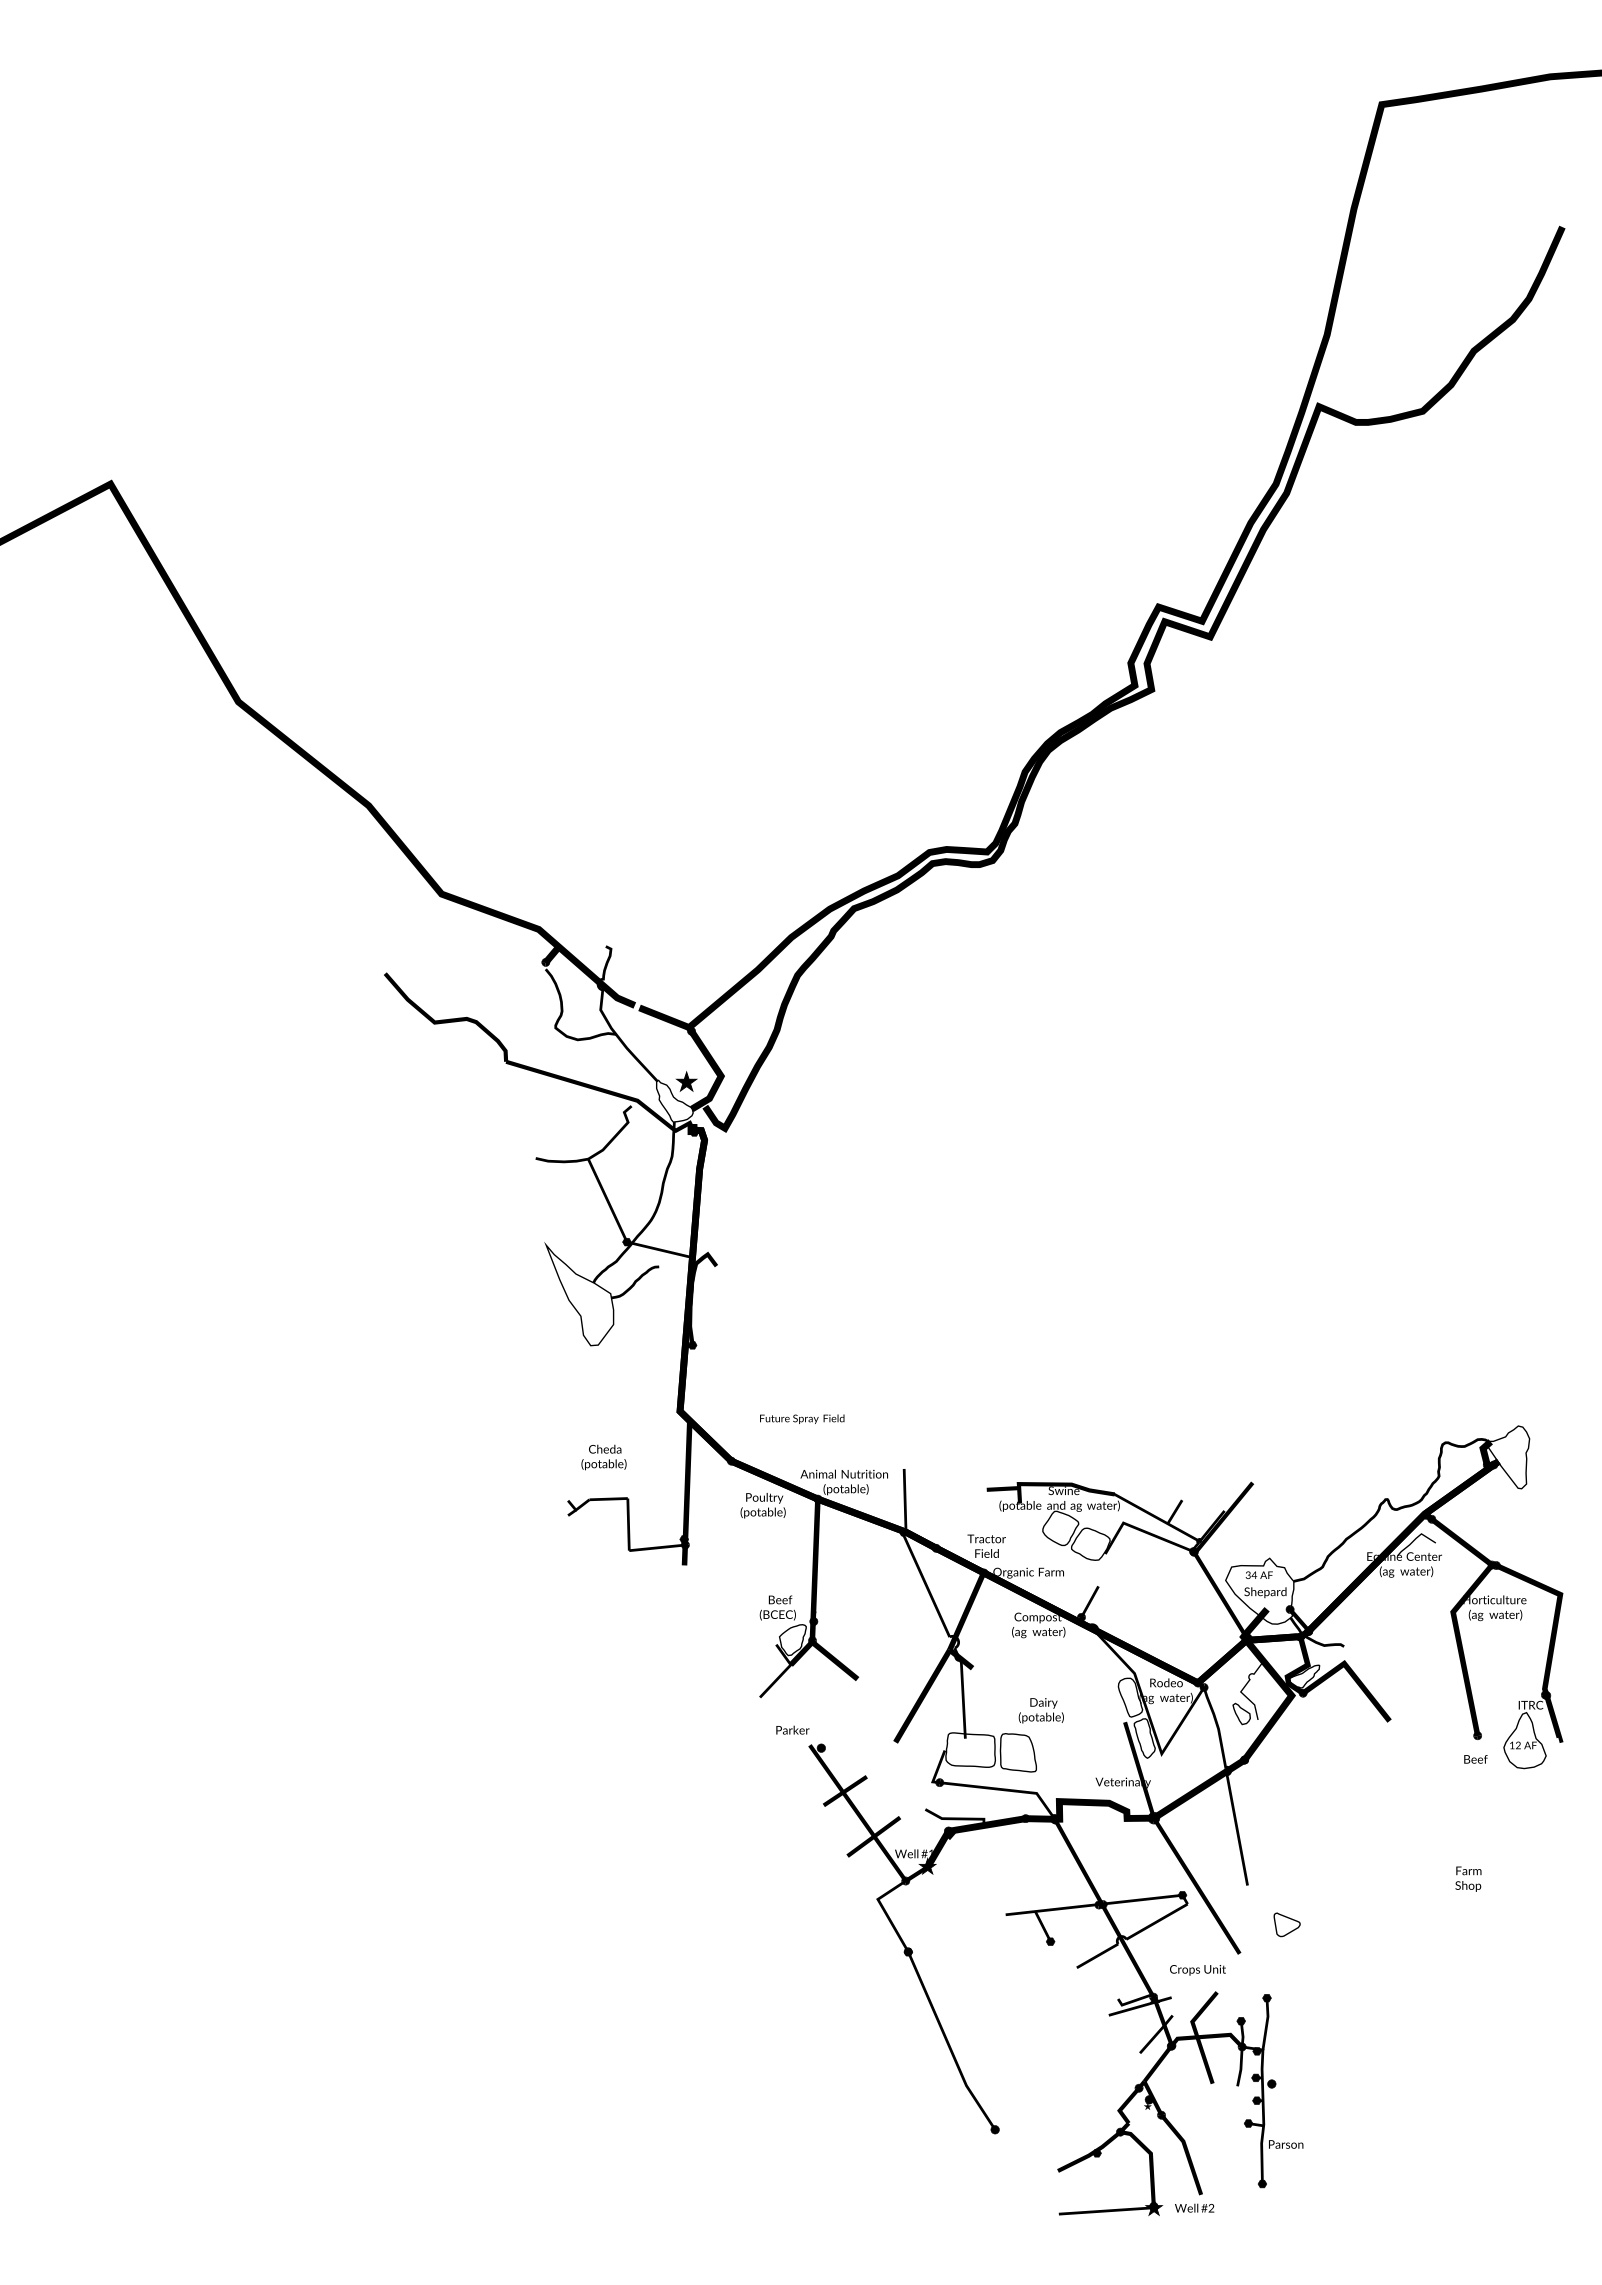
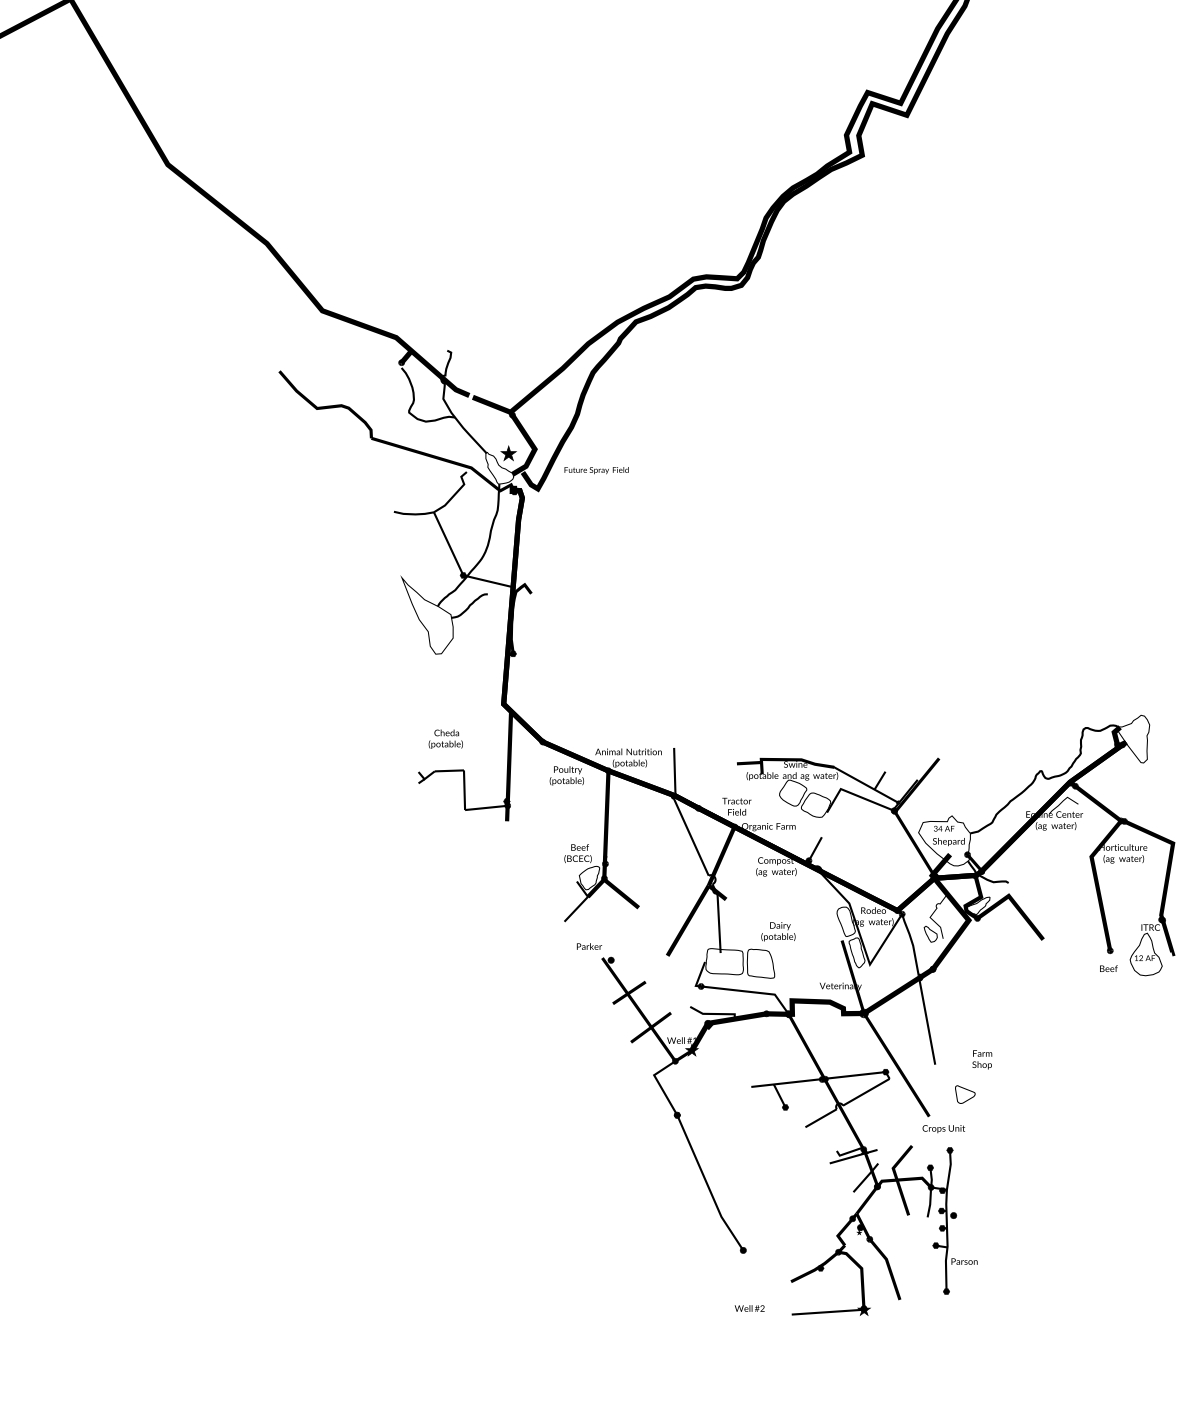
text: (802, 1418) -> (596, 470), moved
text: (1468, 1878) -> (982, 1059), moved
text: (1197, 1970) -> (943, 1129), moved
text: (1194, 2207) -> (749, 1307), moved

